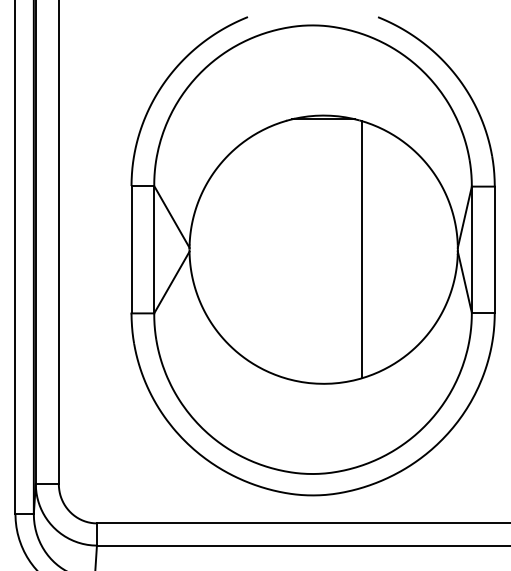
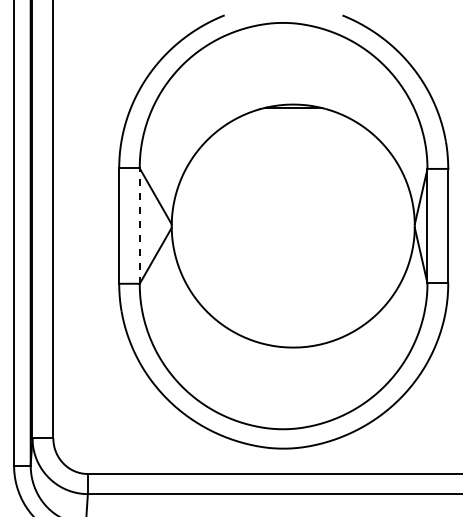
line: (361, 249) -> (327, 225), removed
line: (153, 250) -> (139, 226), solid -> dashed

